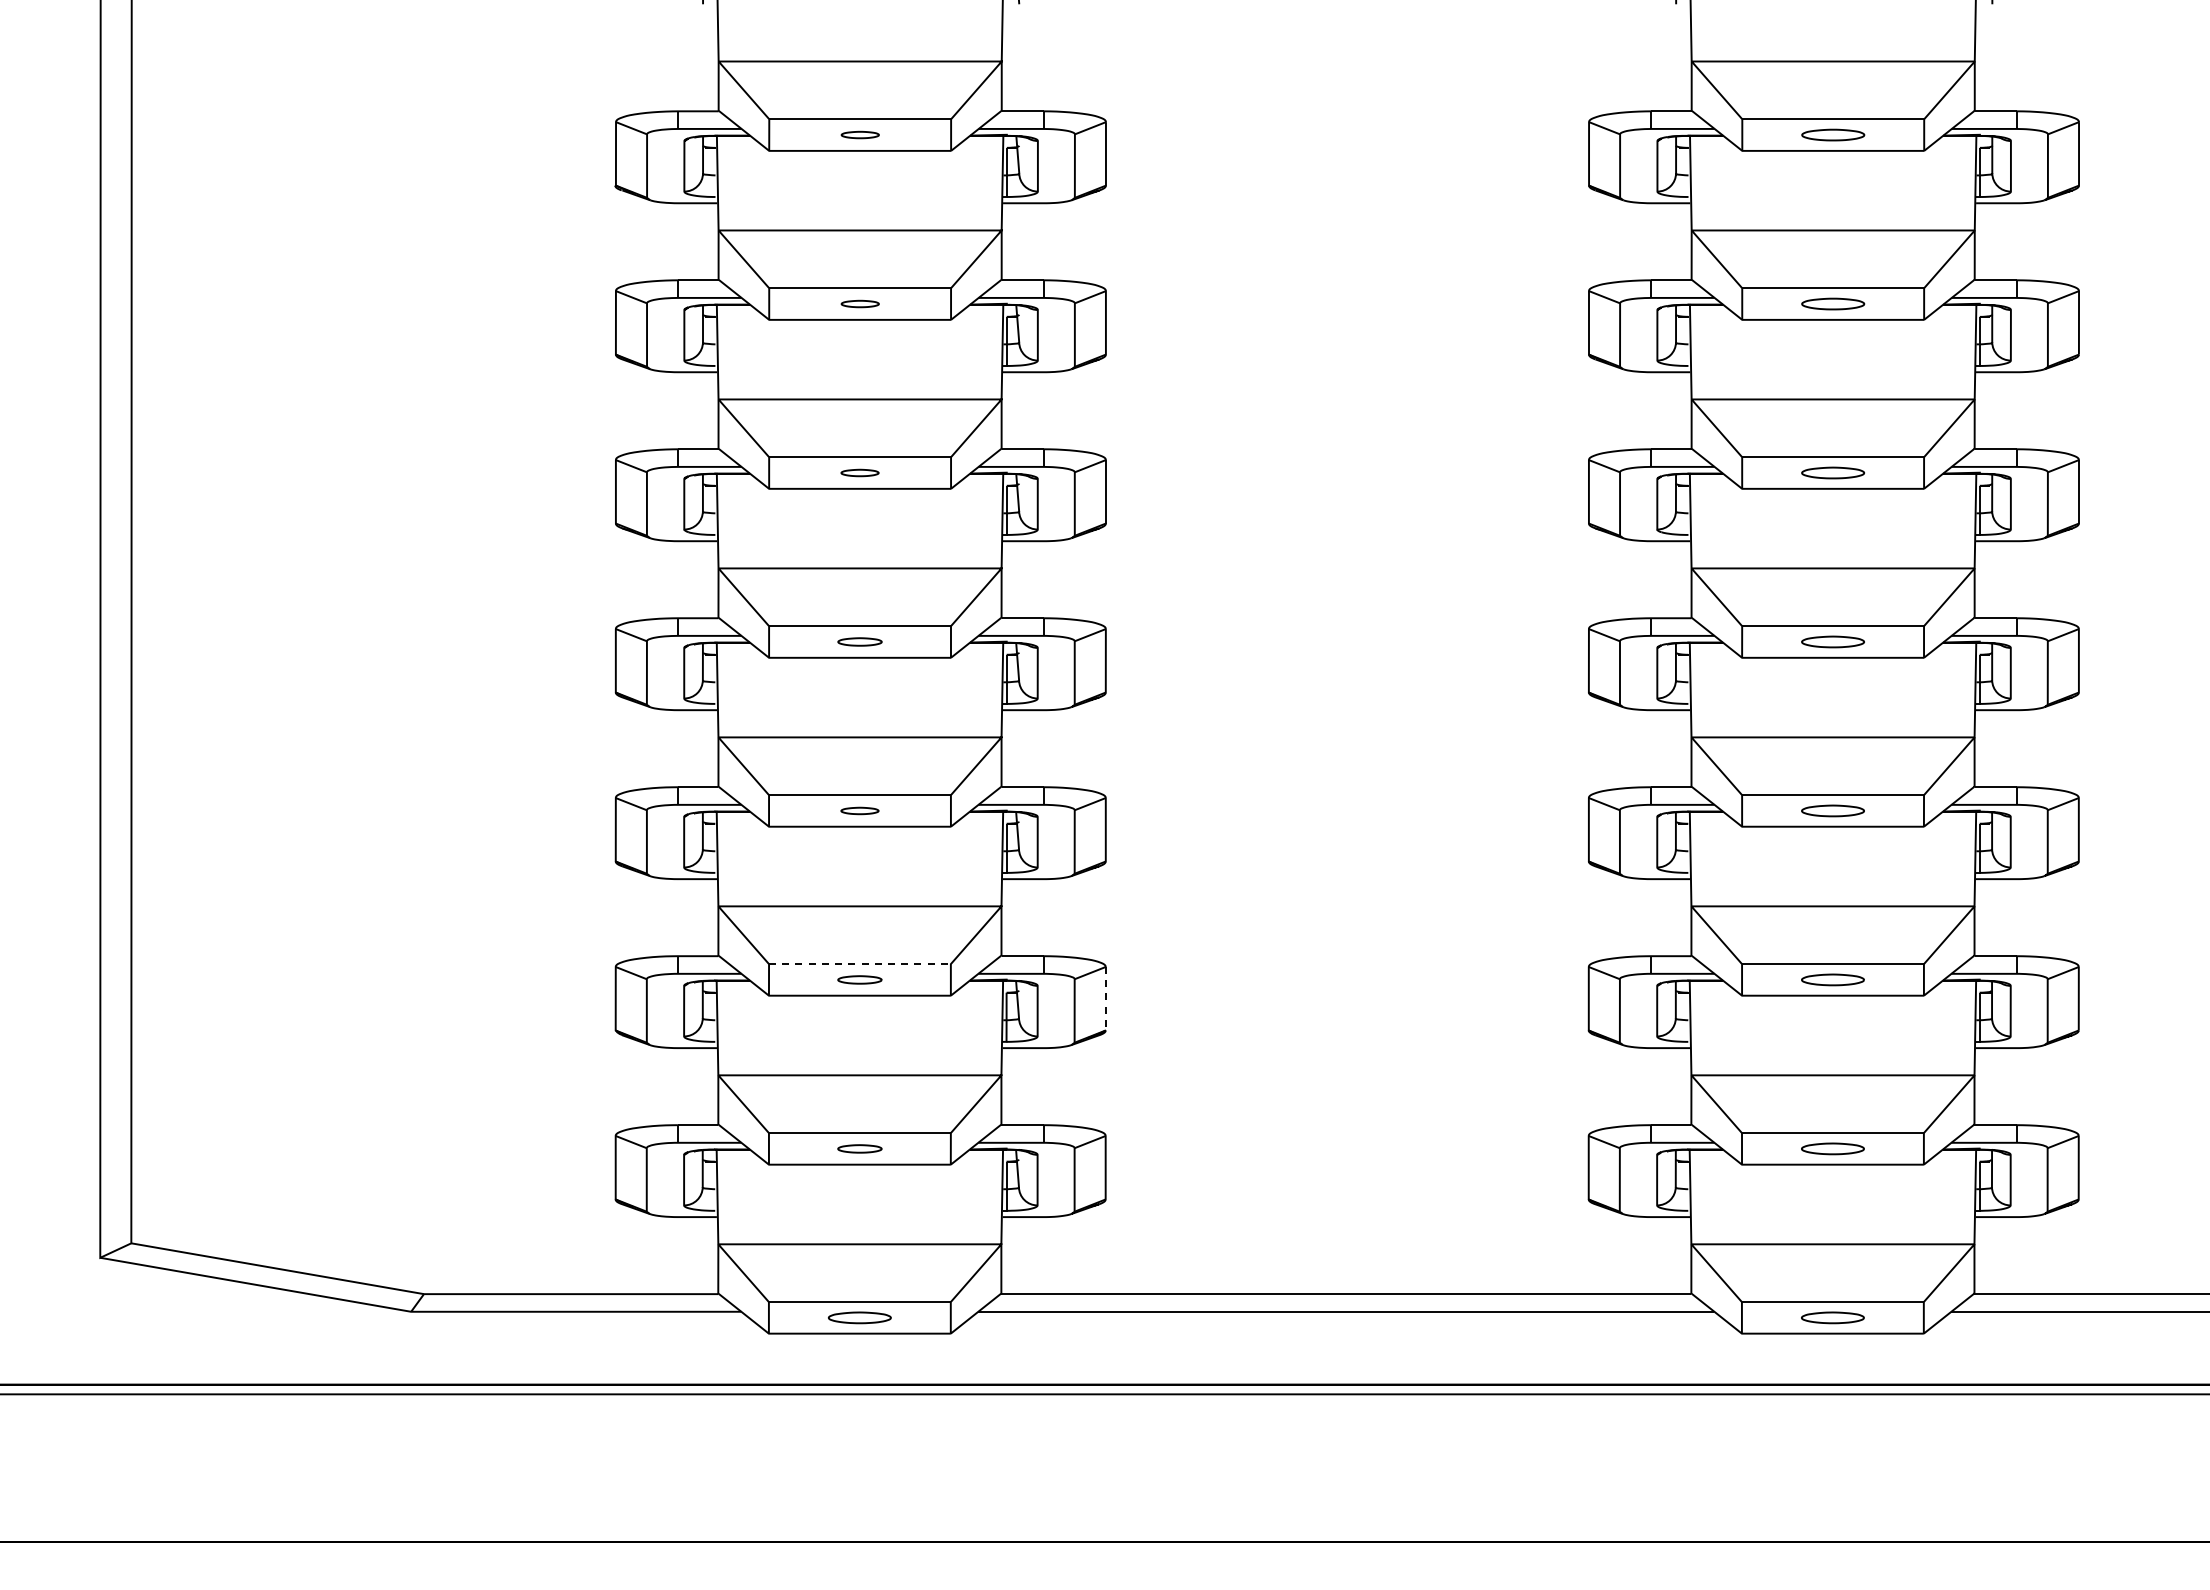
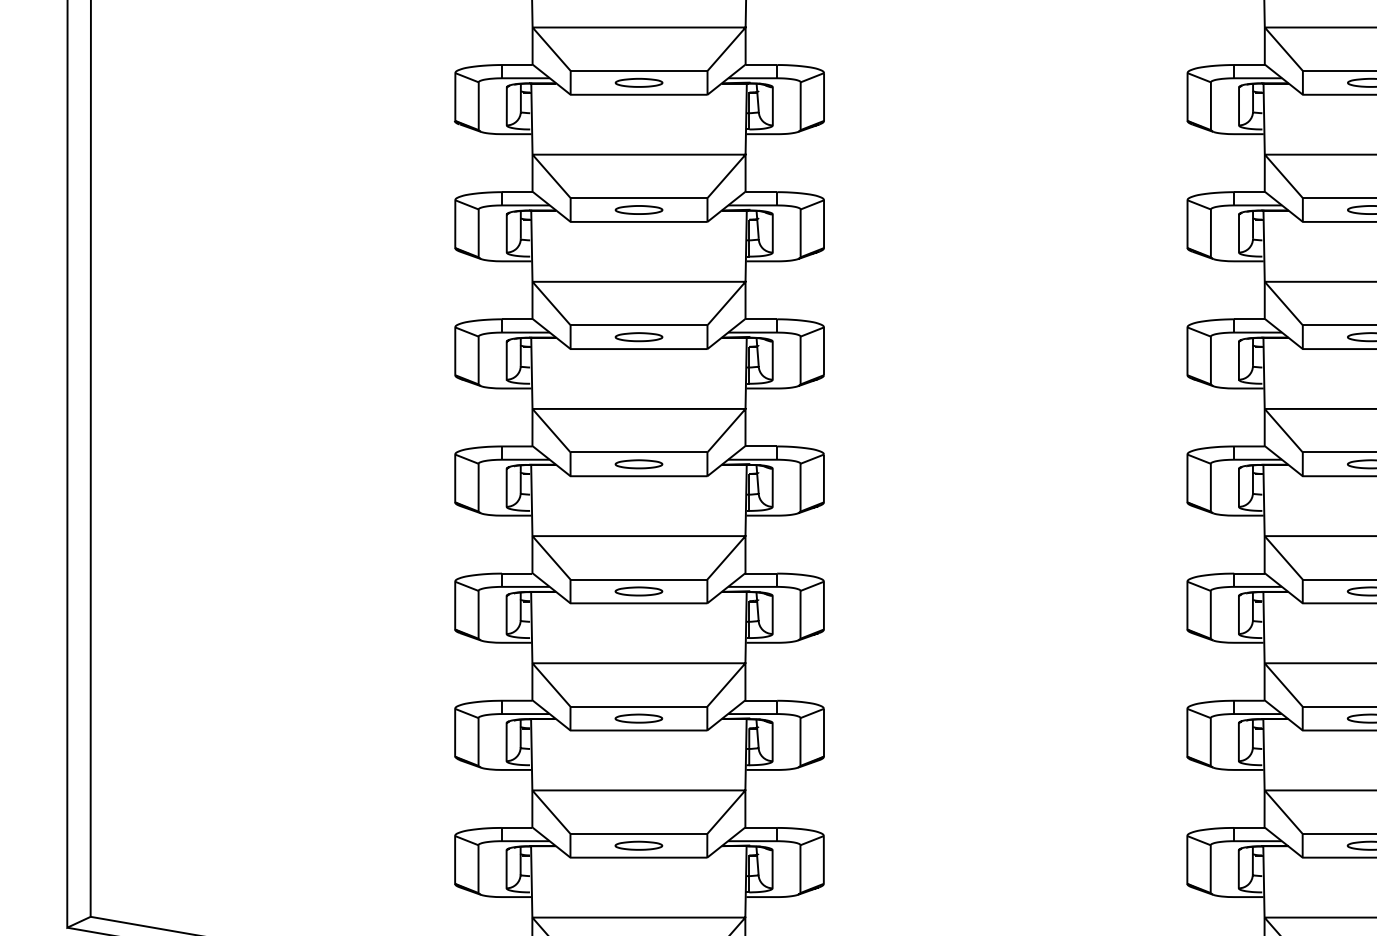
part: (860, 134) -> (639, 82), size x1.67
part: (860, 303) -> (639, 209), size x1.67
part: (859, 472) -> (638, 336), size x1.67
part: (859, 641) -> (638, 463), size x1.43
part: (859, 810) -> (638, 591), size x1.67
line: (859, 964) -> (638, 707), dashed -> solid
part: (859, 979) -> (638, 718), size x1.43
line: (1105, 998) -> (823, 732), dashed -> solid
part: (859, 1148) -> (638, 845), size x1.43

